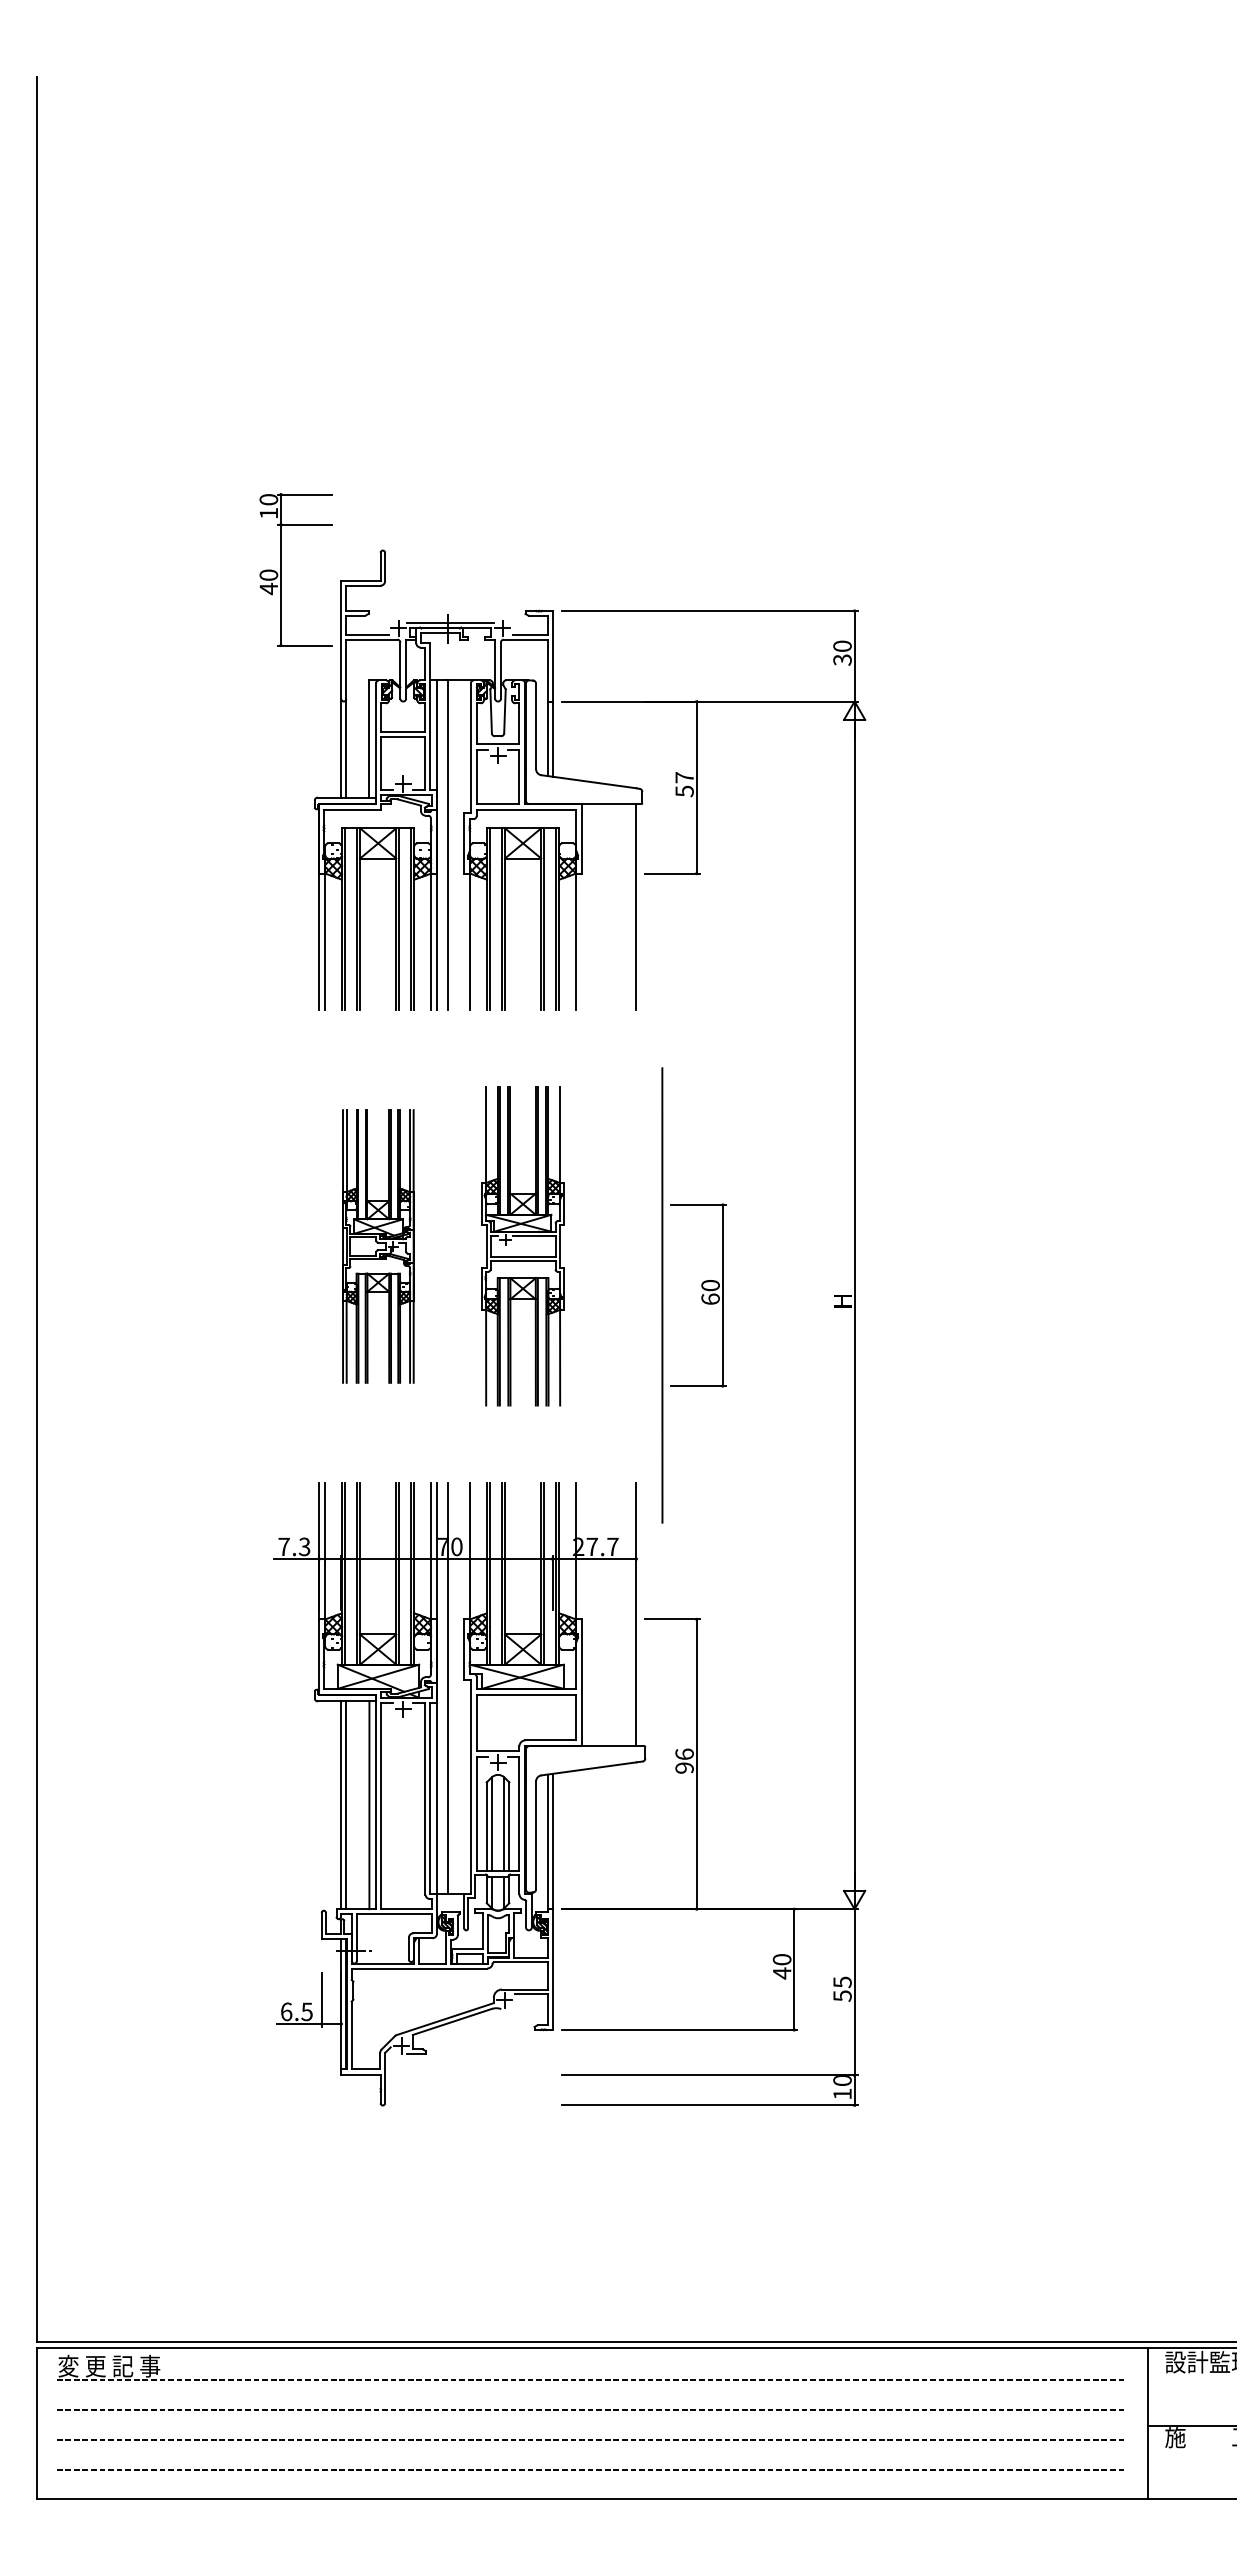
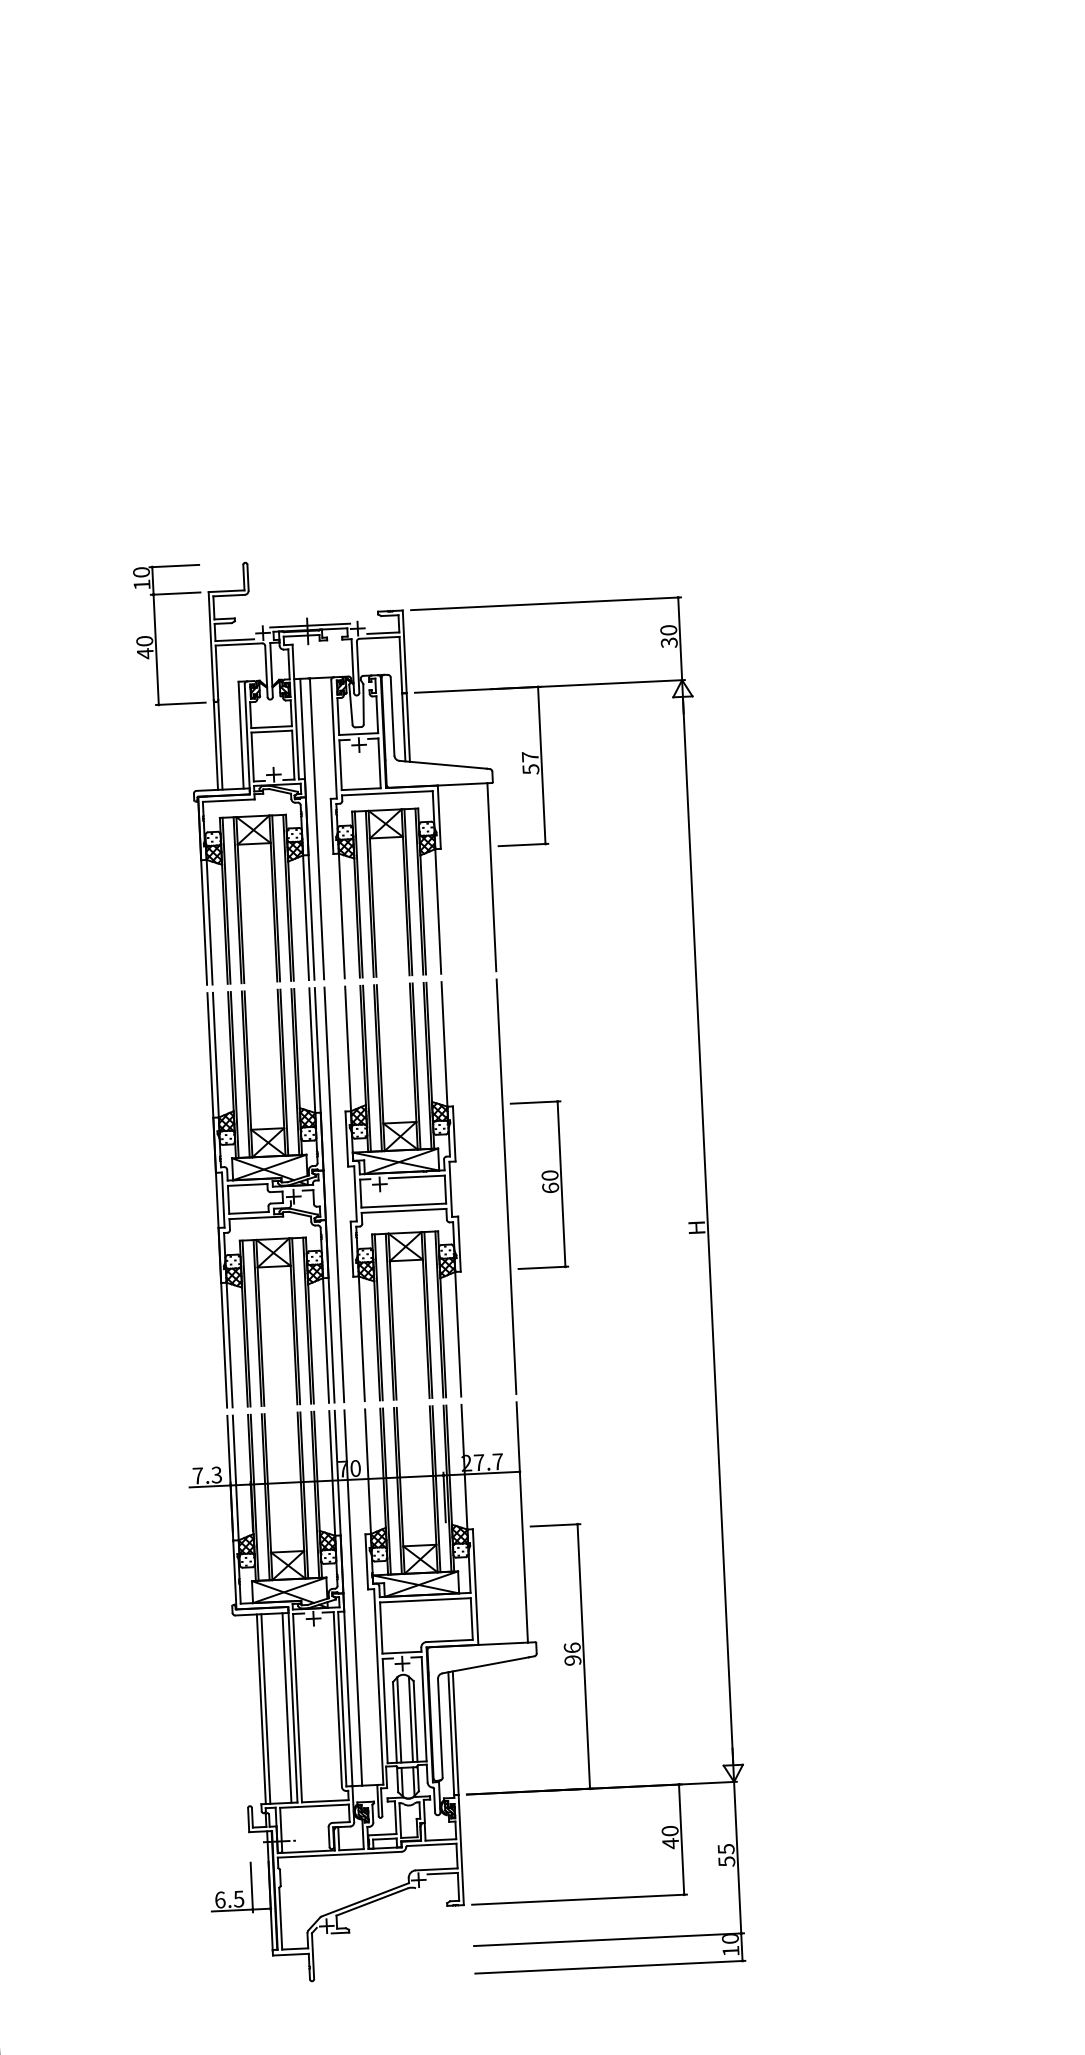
part: (281, 569) -> (156, 635), moved
part: (378, 1246) -> (271, 1197), size x1.67
line: (447, 1246) -> (334, 1194), added
part: (522, 1246) -> (402, 1191), size x1.43
part: (701, 1296) -> (542, 1185), moved

